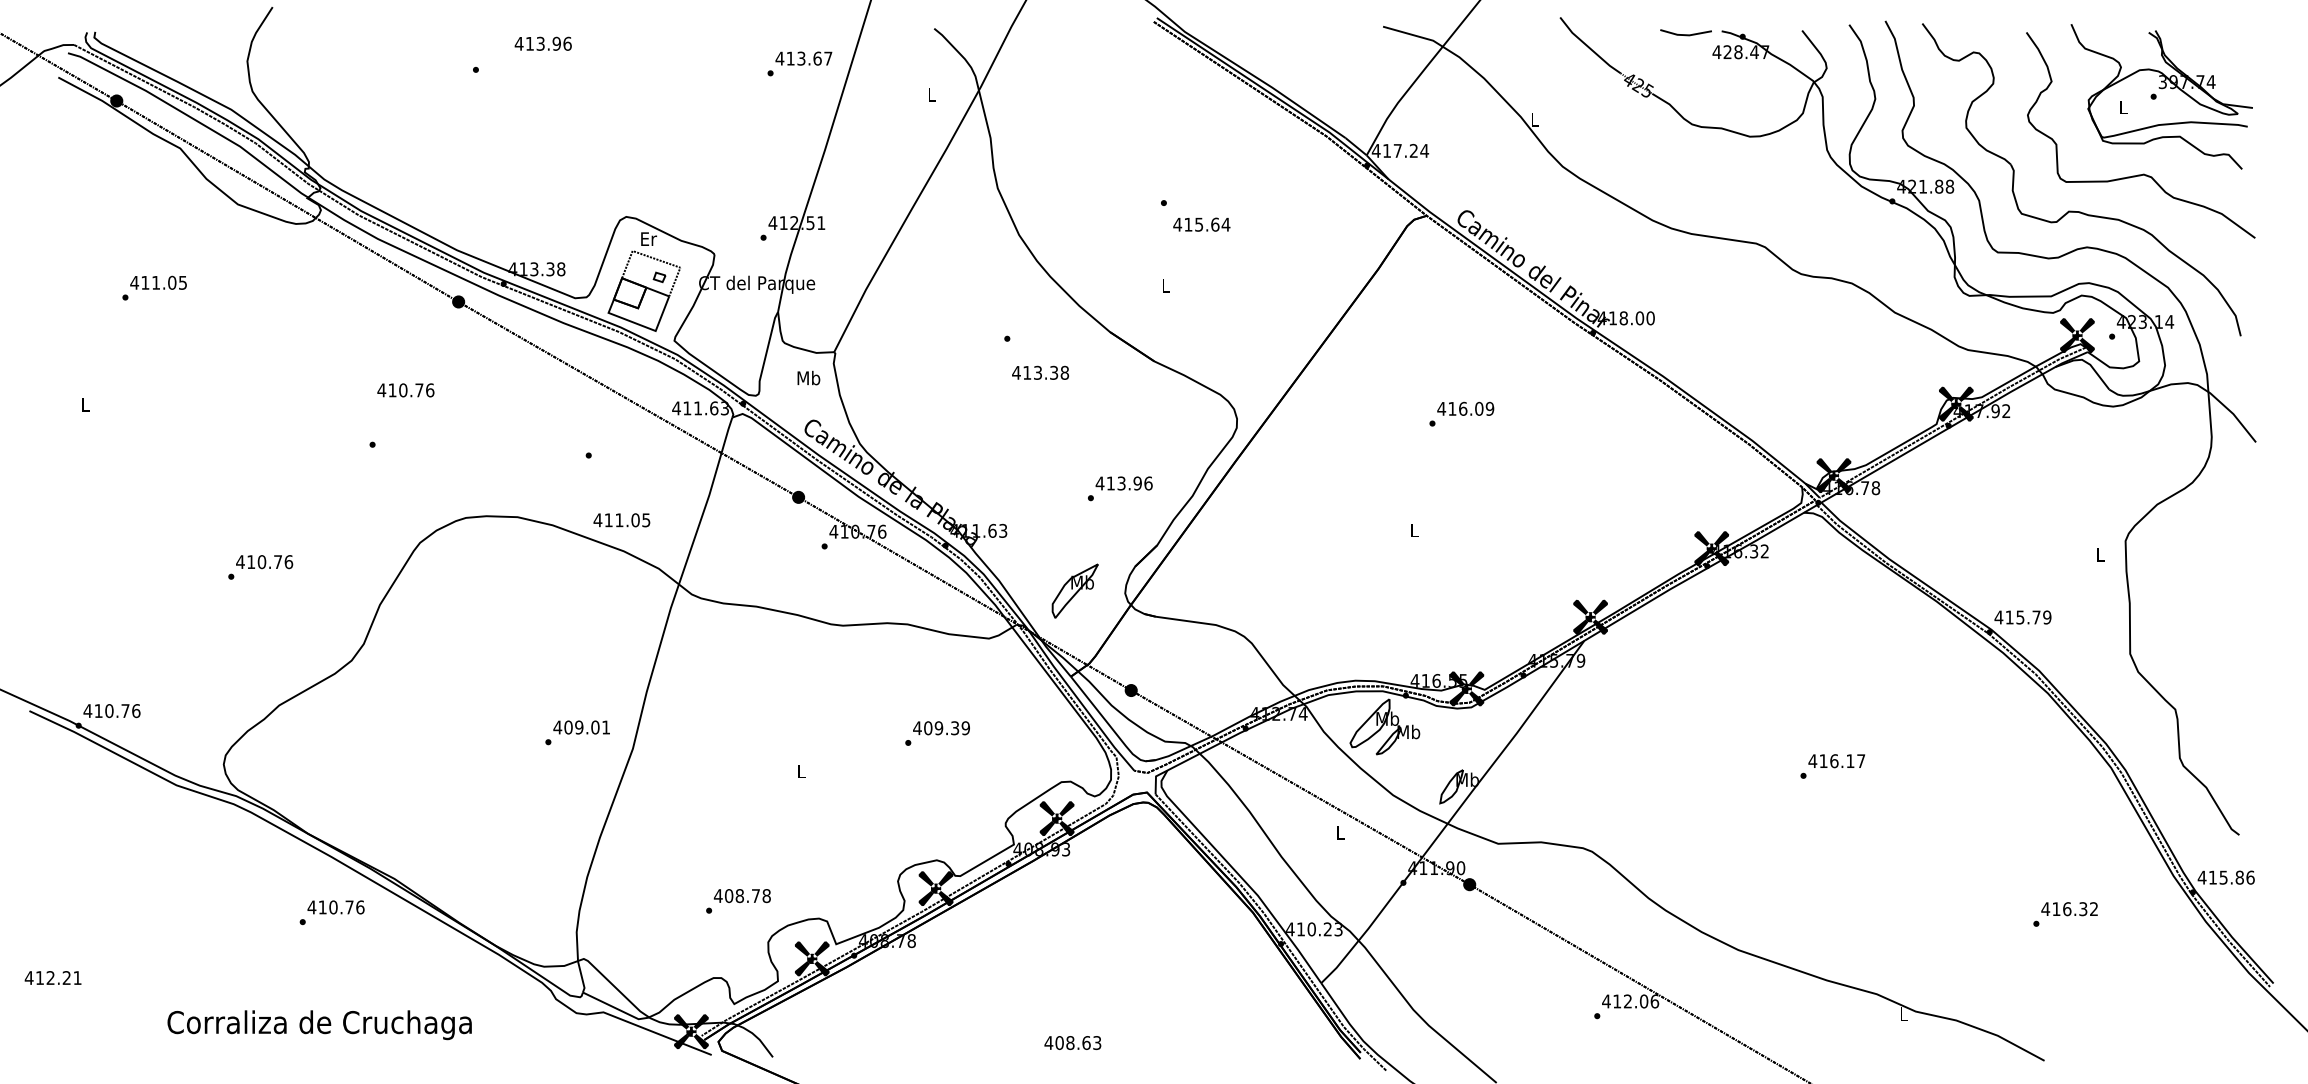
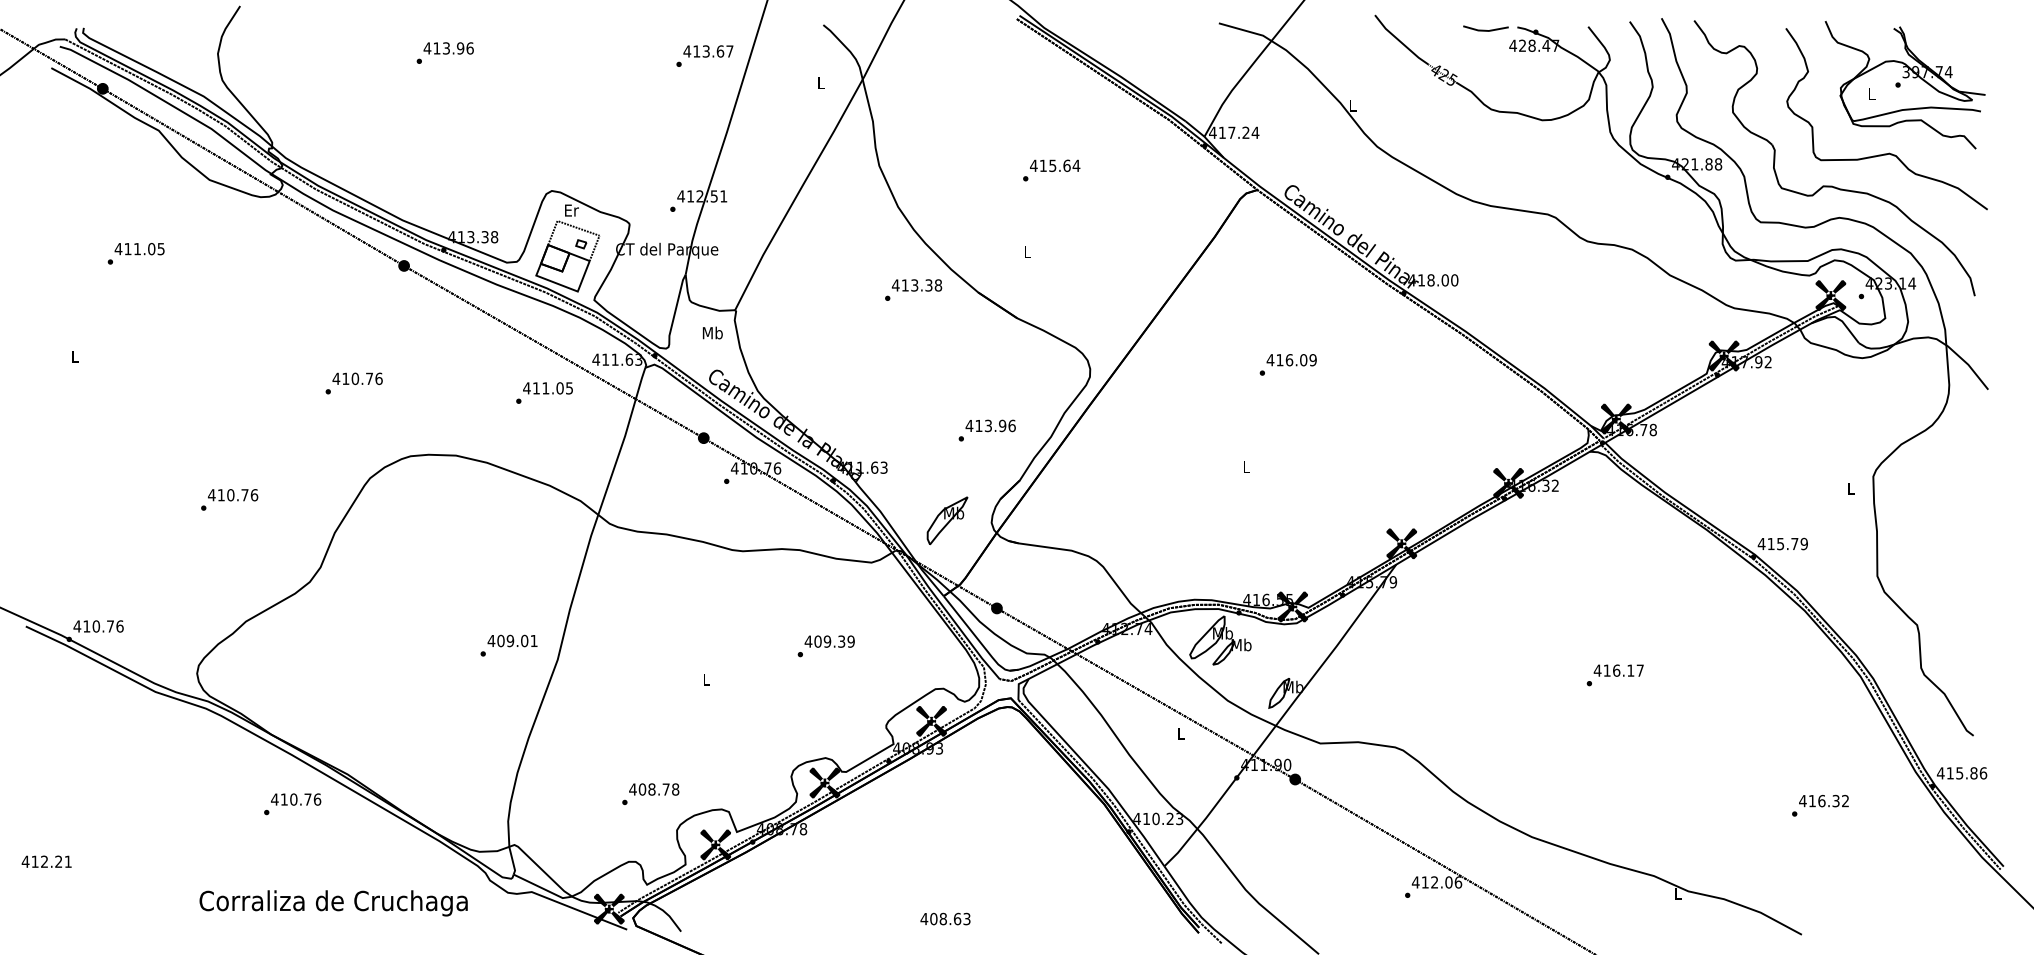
text: (543, 43) -> (448, 48), moved
text: (1202, 224) -> (1055, 165), moved
text: (1039, 372) -> (916, 285), moved
text: (405, 389) -> (357, 378), moved
text: (621, 520) -> (547, 388), moved
text: (319, 1025) -> (333, 903), moved

